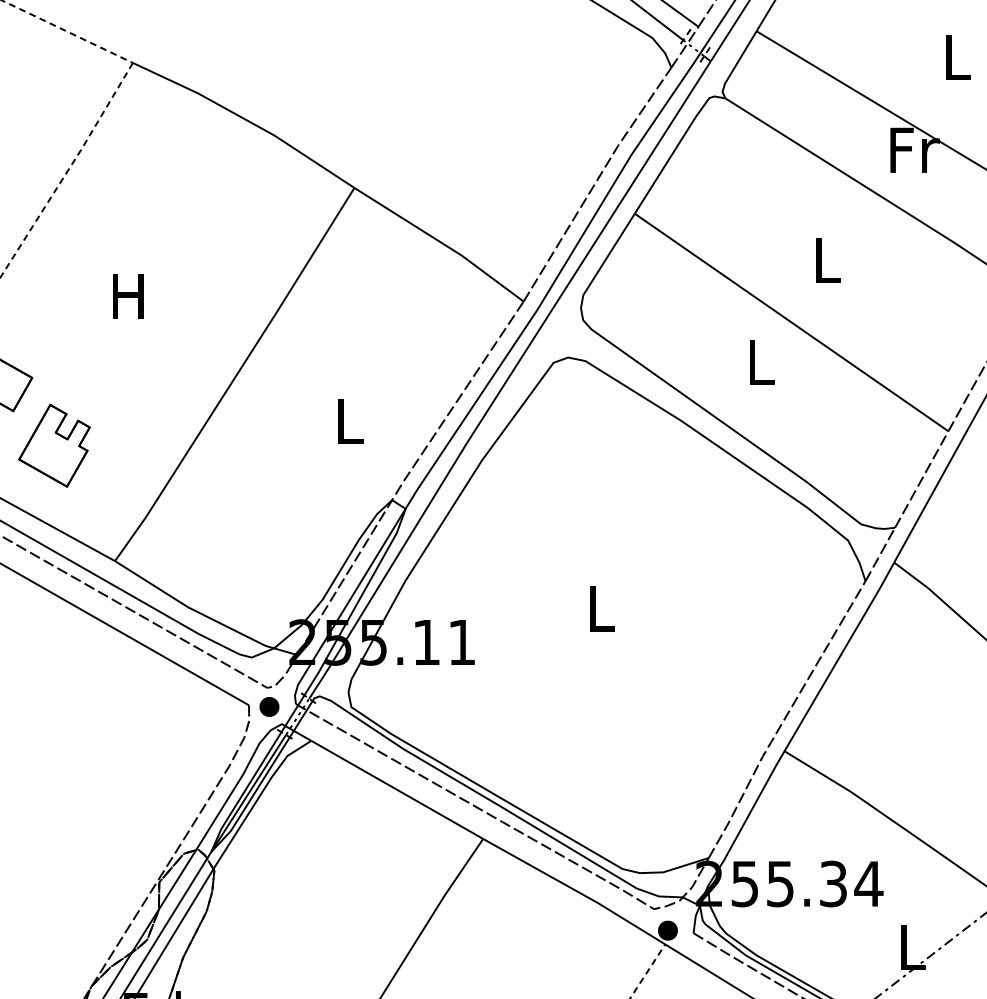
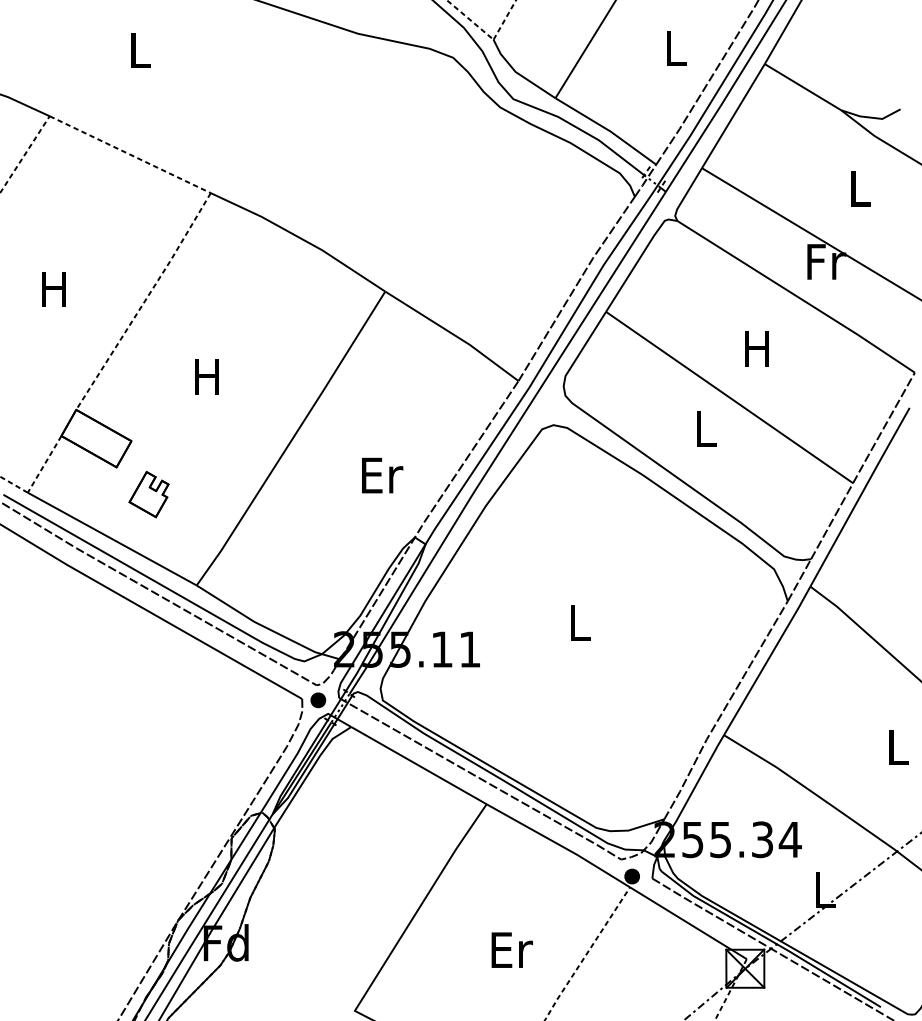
text: (825, 260) -> (756, 348), L -> H
text: (350, 421) -> (382, 475), L -> Er
part: (53, 445) -> (148, 494), size x0.7

